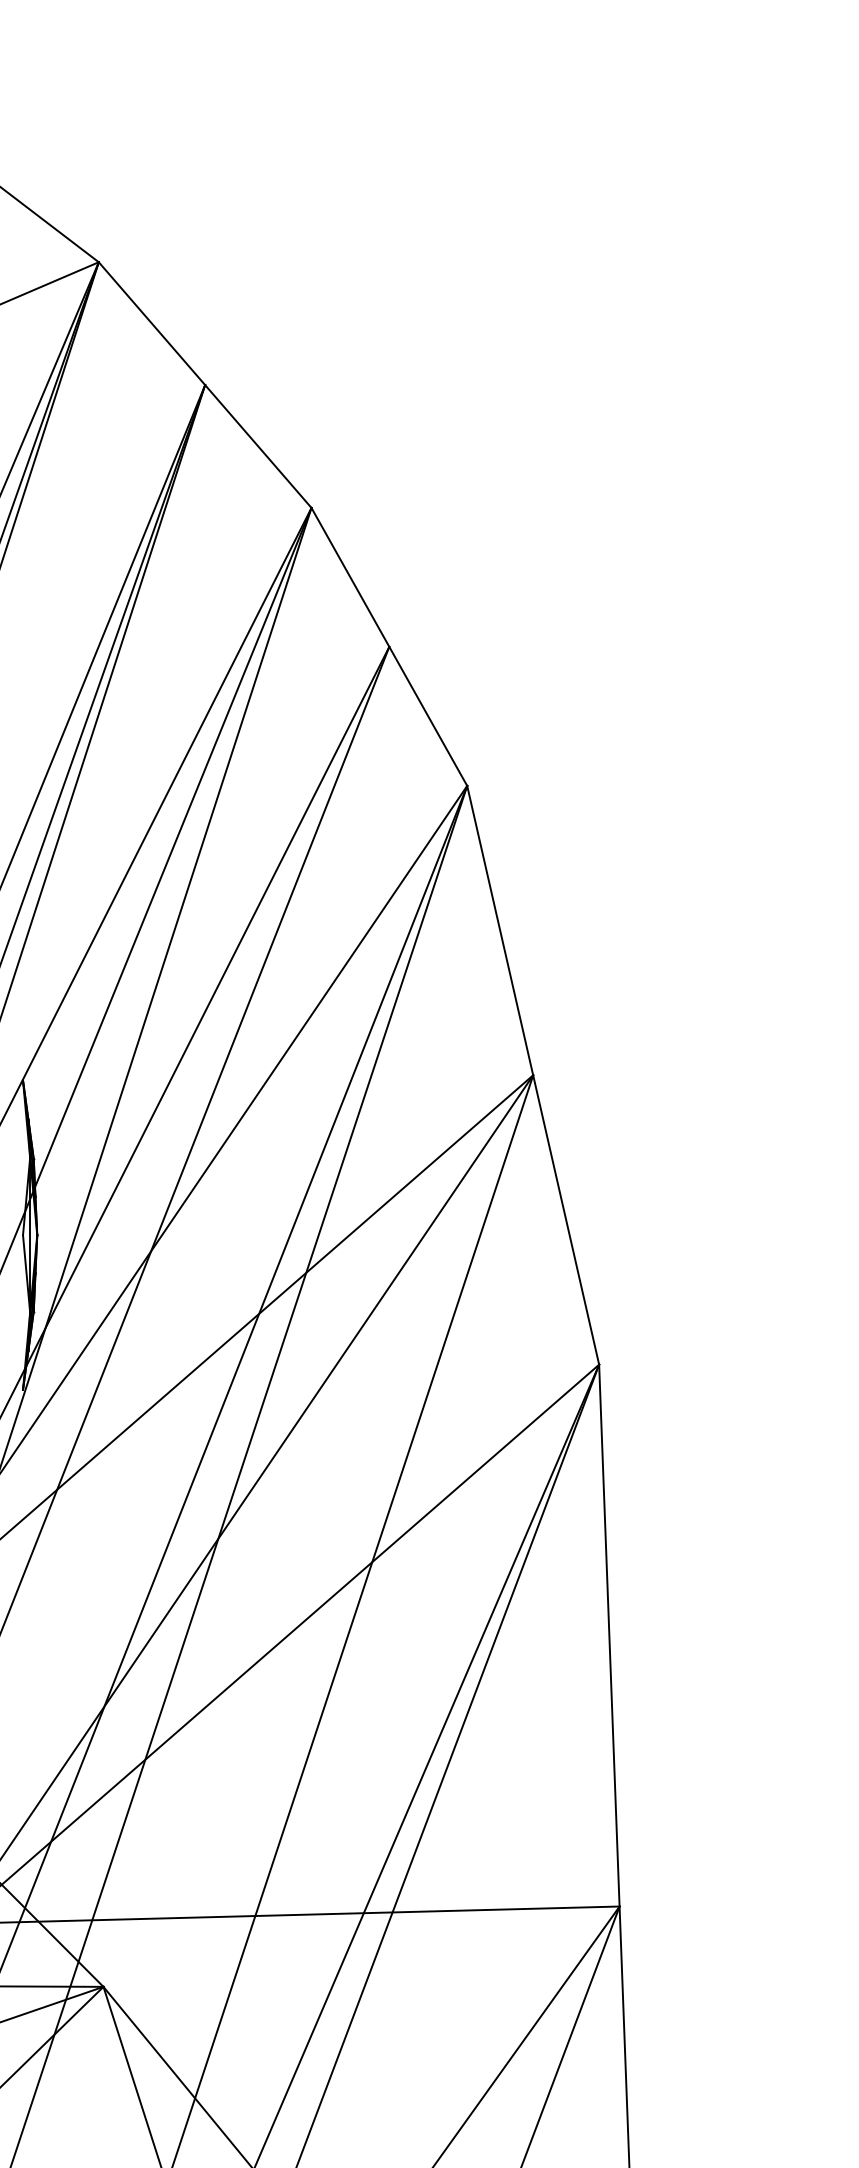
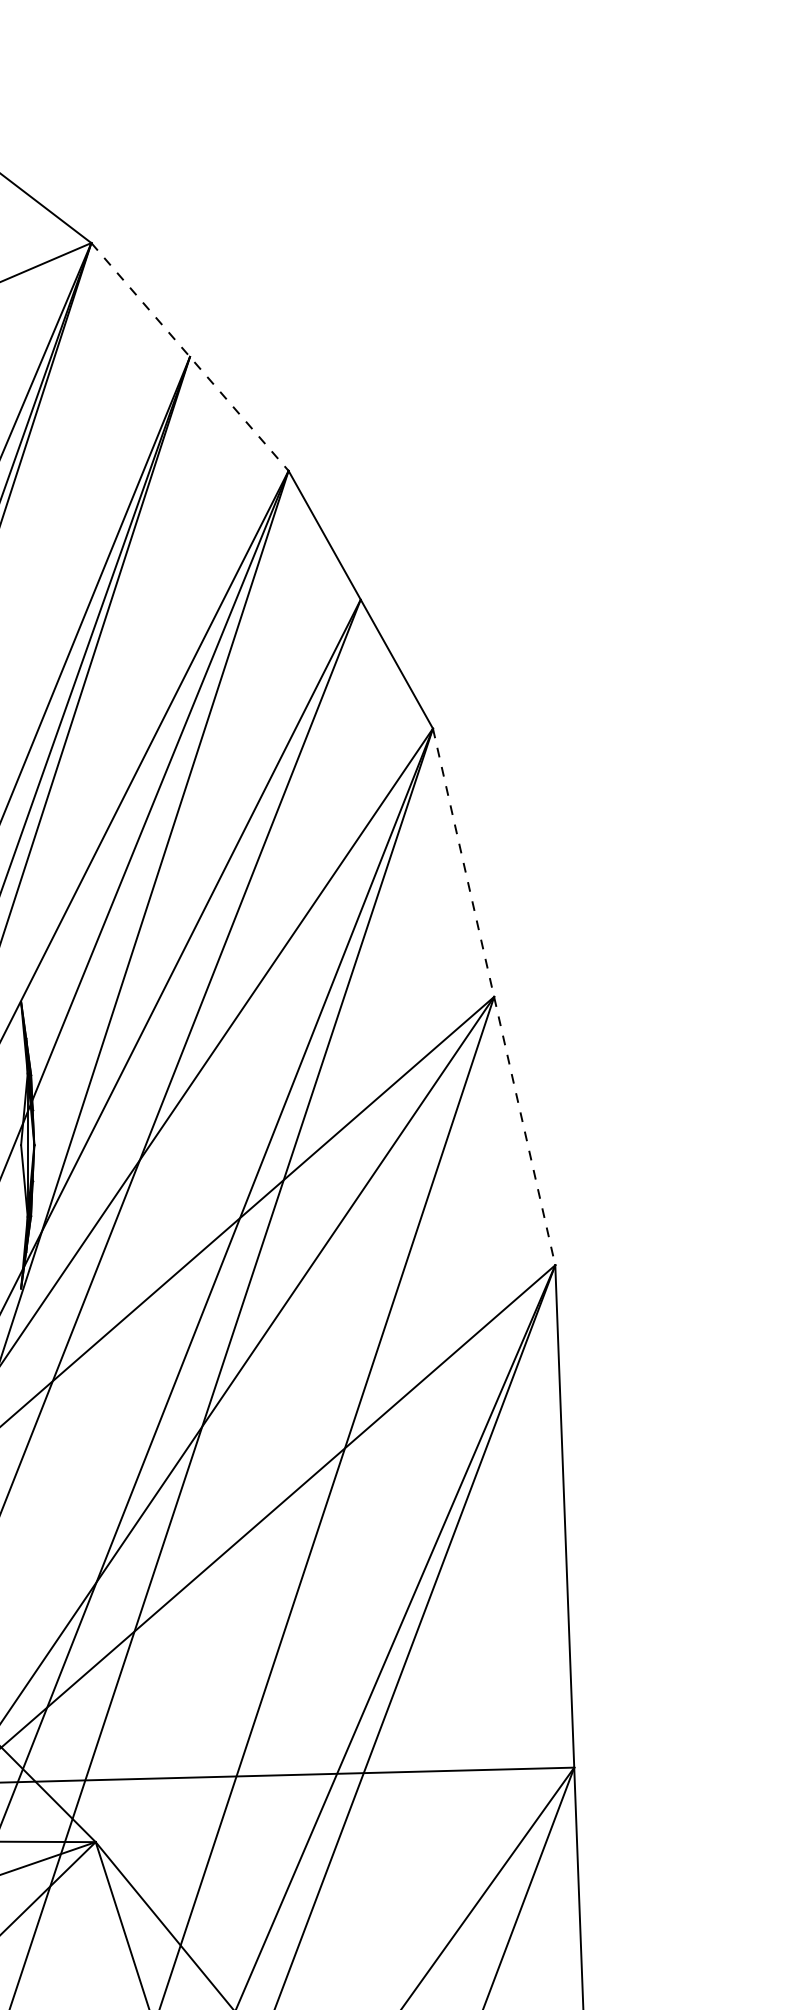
line: (205, 385) -> (190, 357), solid -> dashed
line: (533, 1075) -> (494, 997), solid -> dashed

